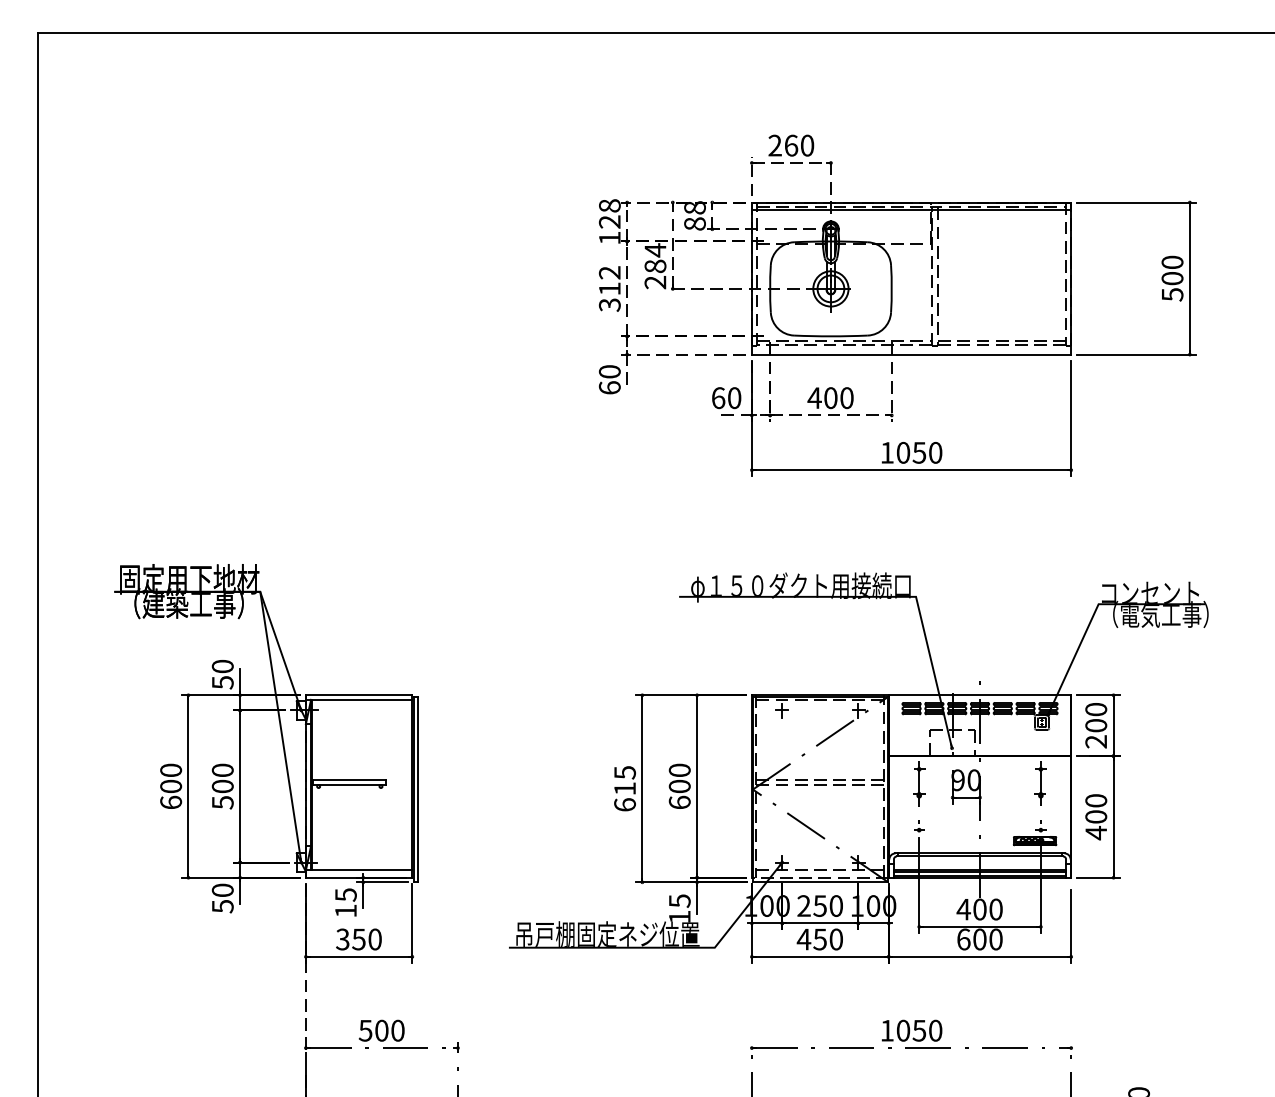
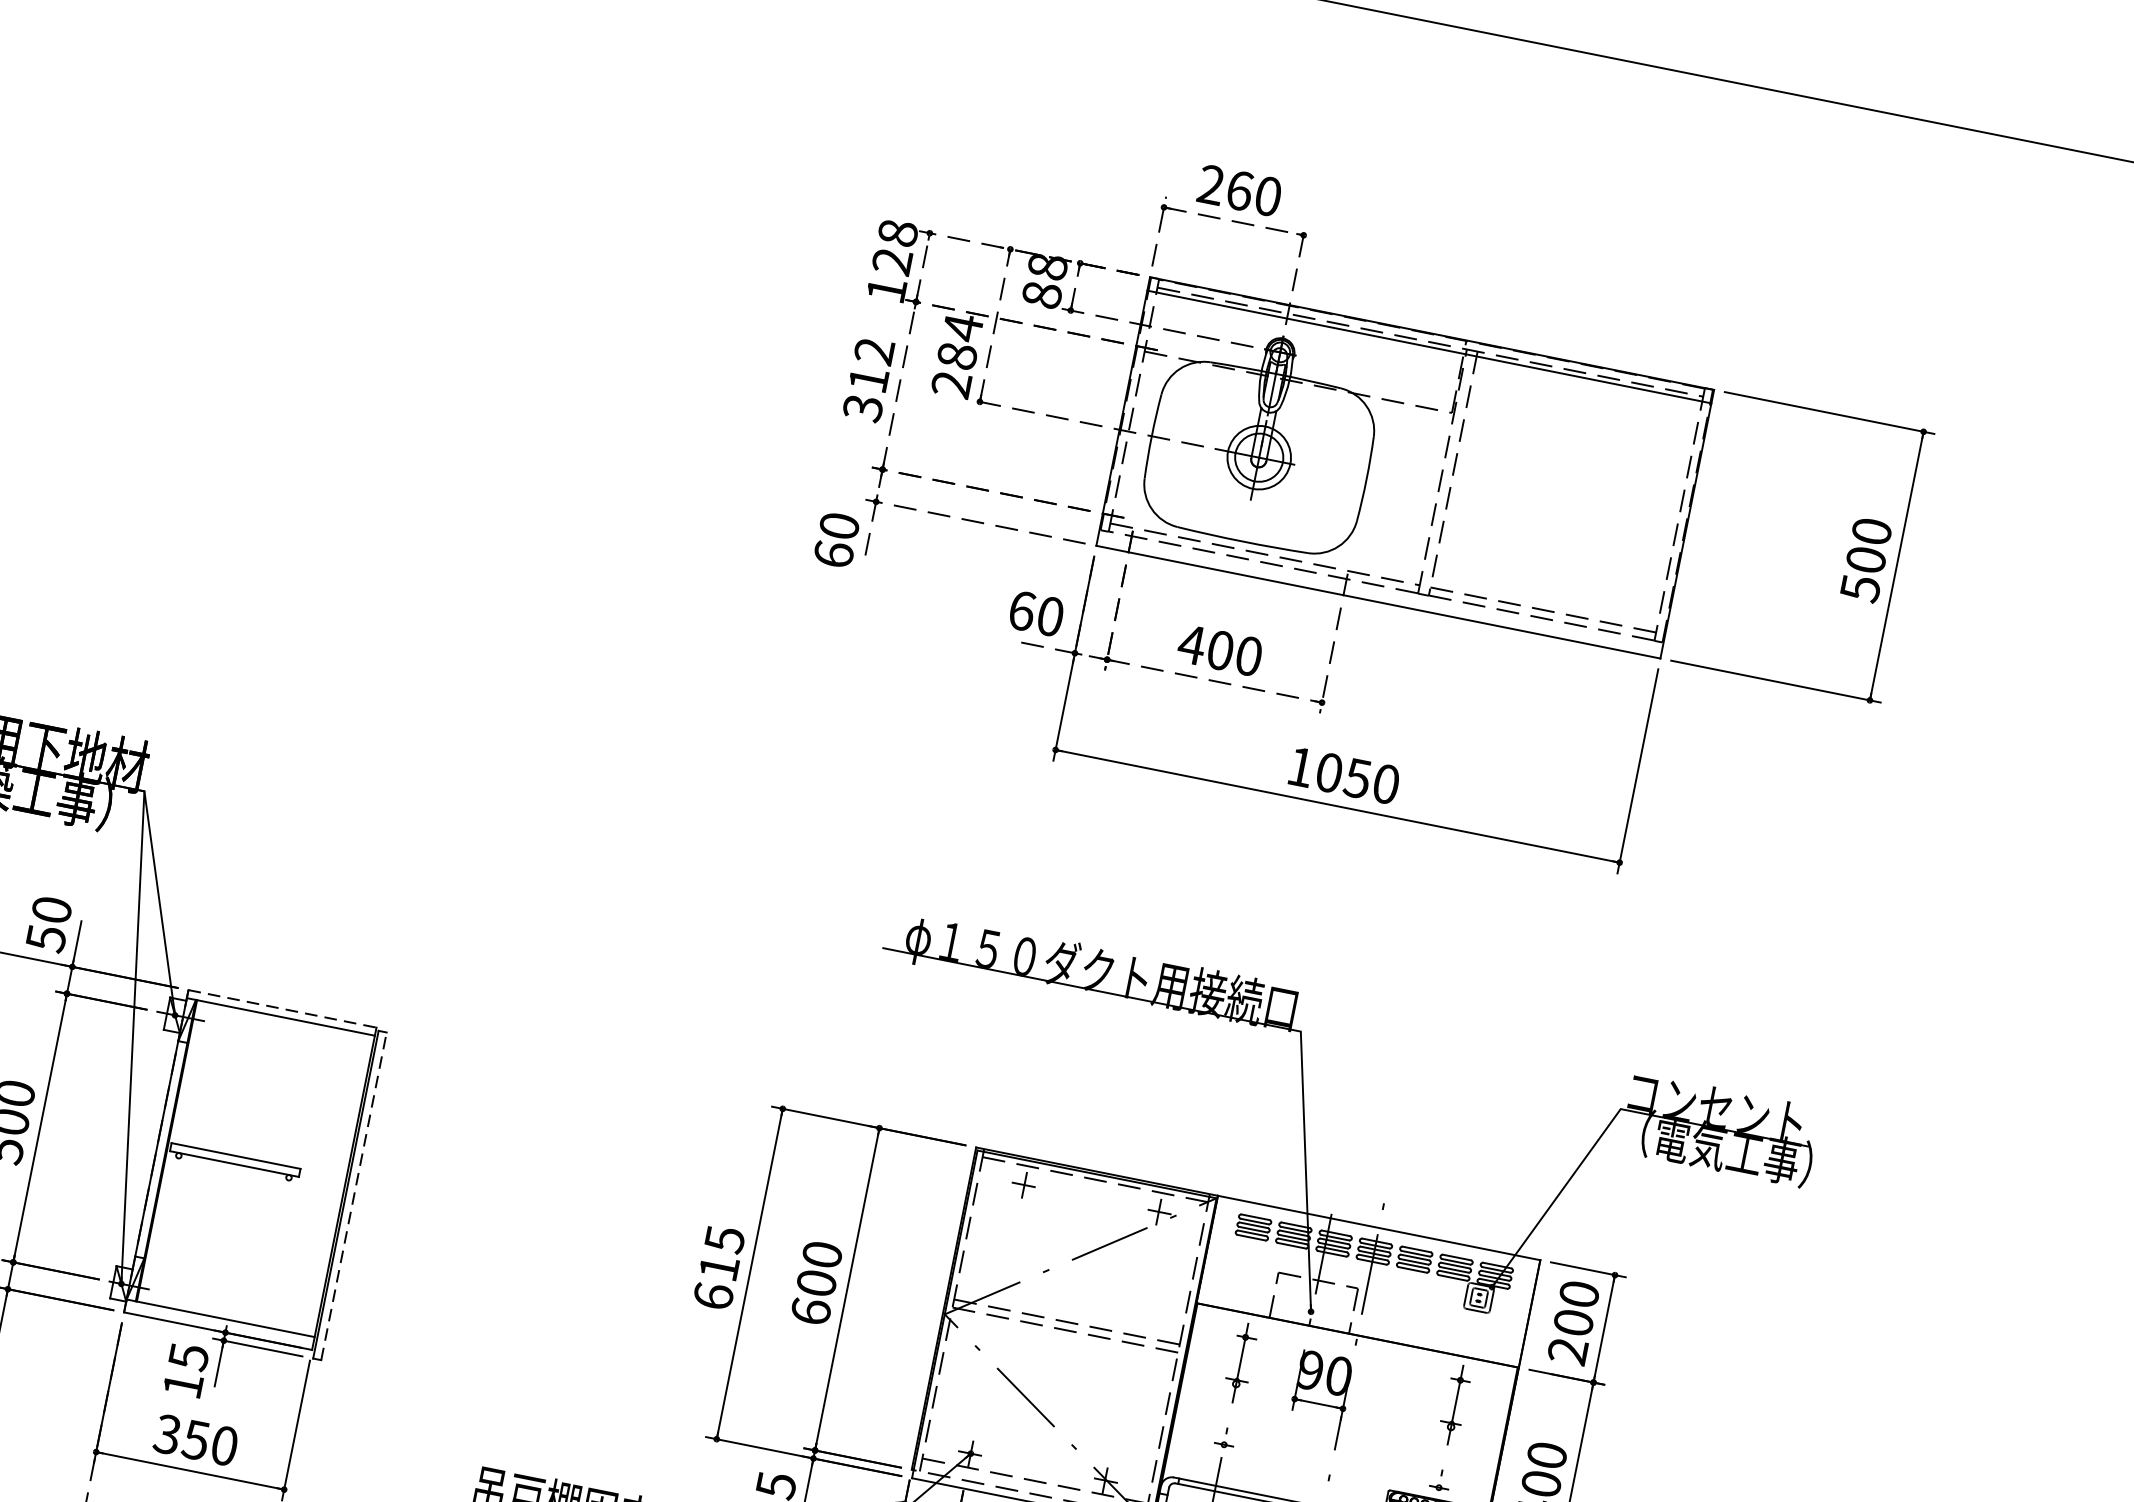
line: (359, 695) -> (283, 1009), solid -> dashed
line: (418, 789) -> (354, 1196), solid -> dashed

